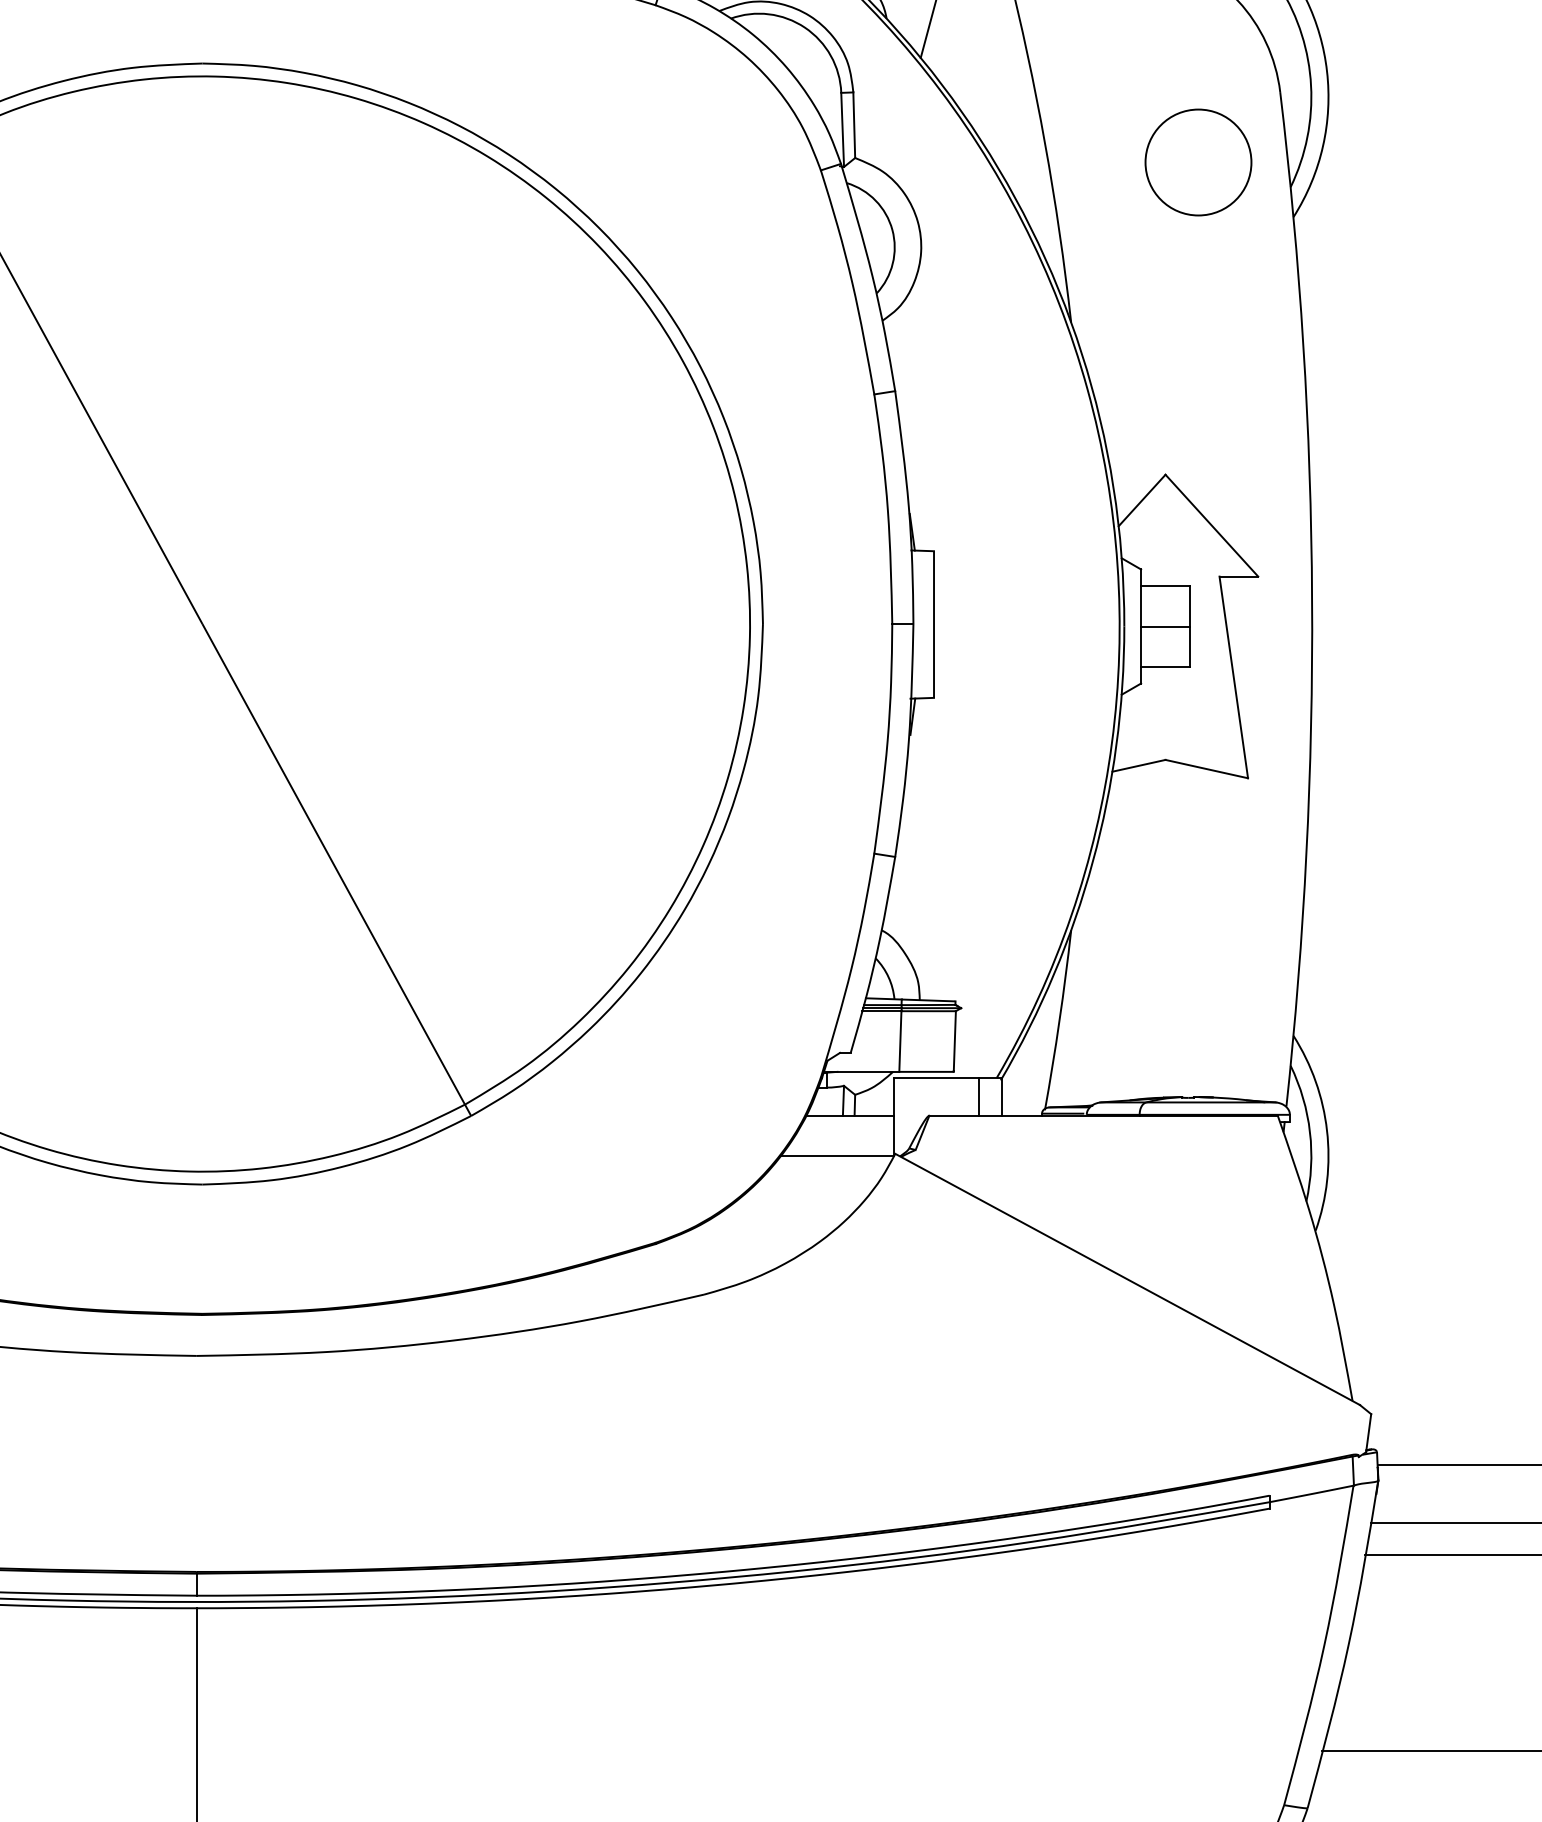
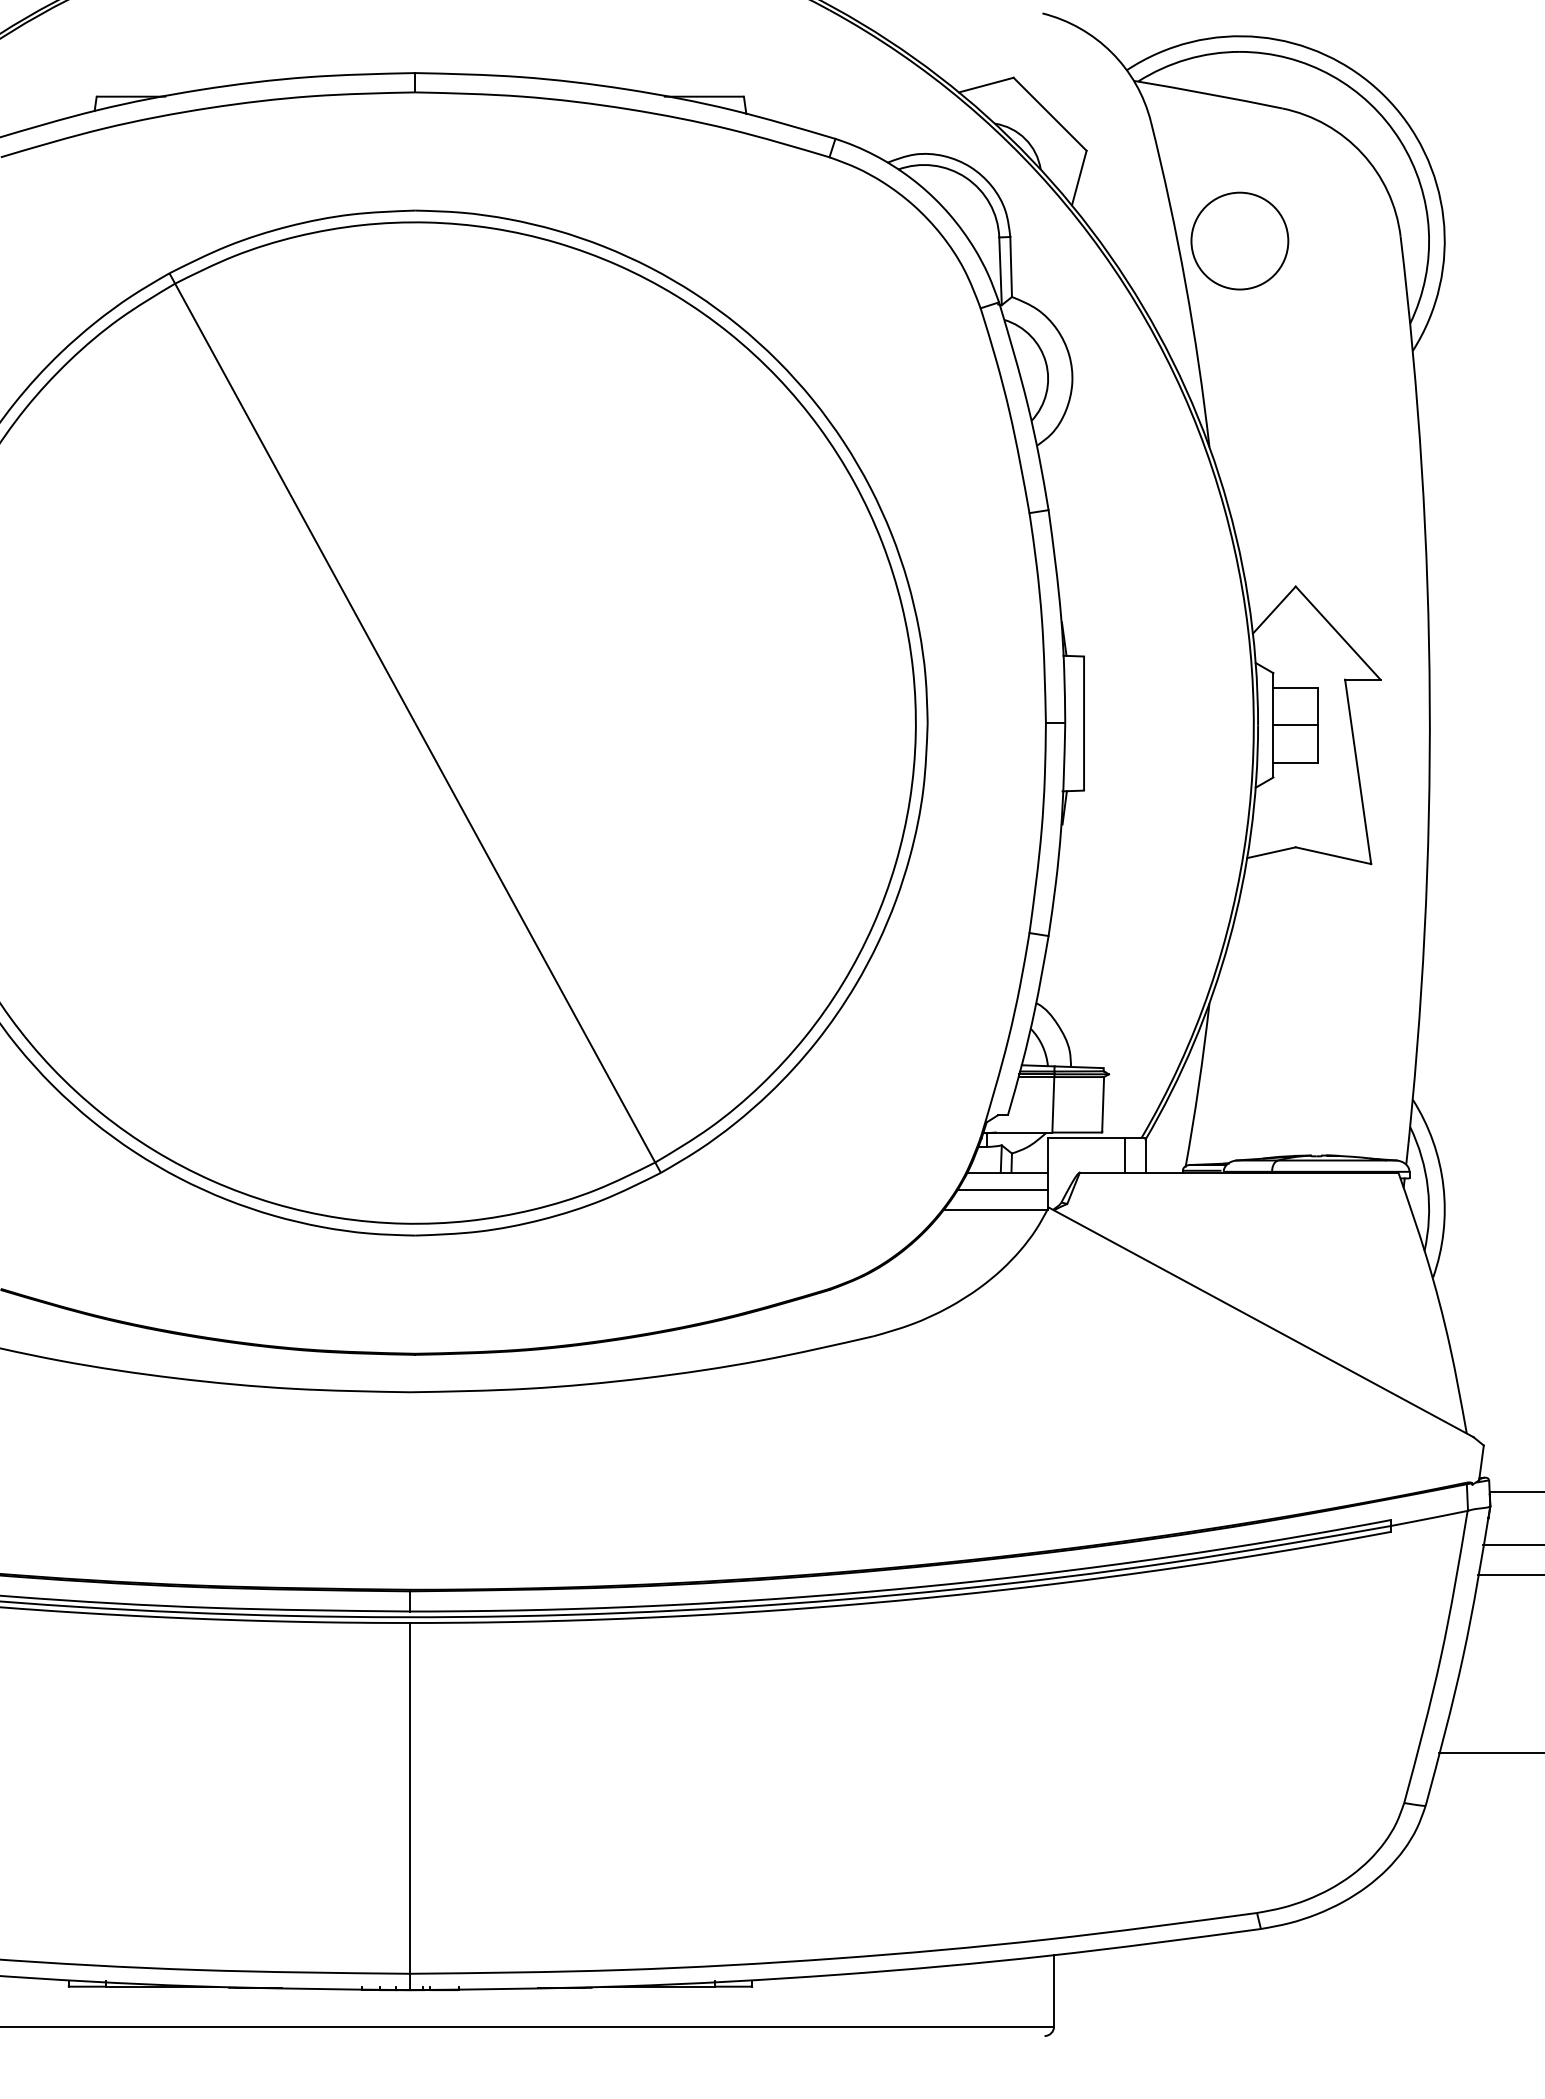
circle: (1198, 161) -> (1239, 240), moved
line: (844, 1134) -> (1002, 1189), added

